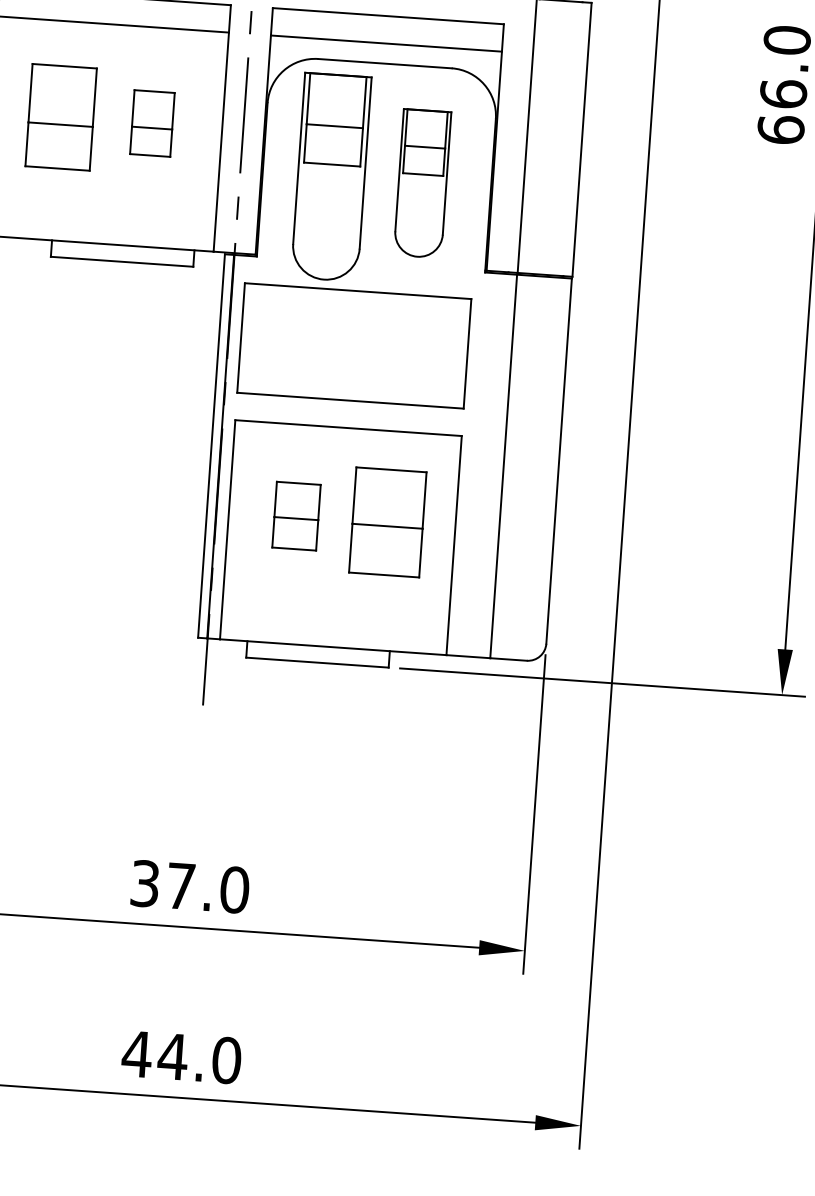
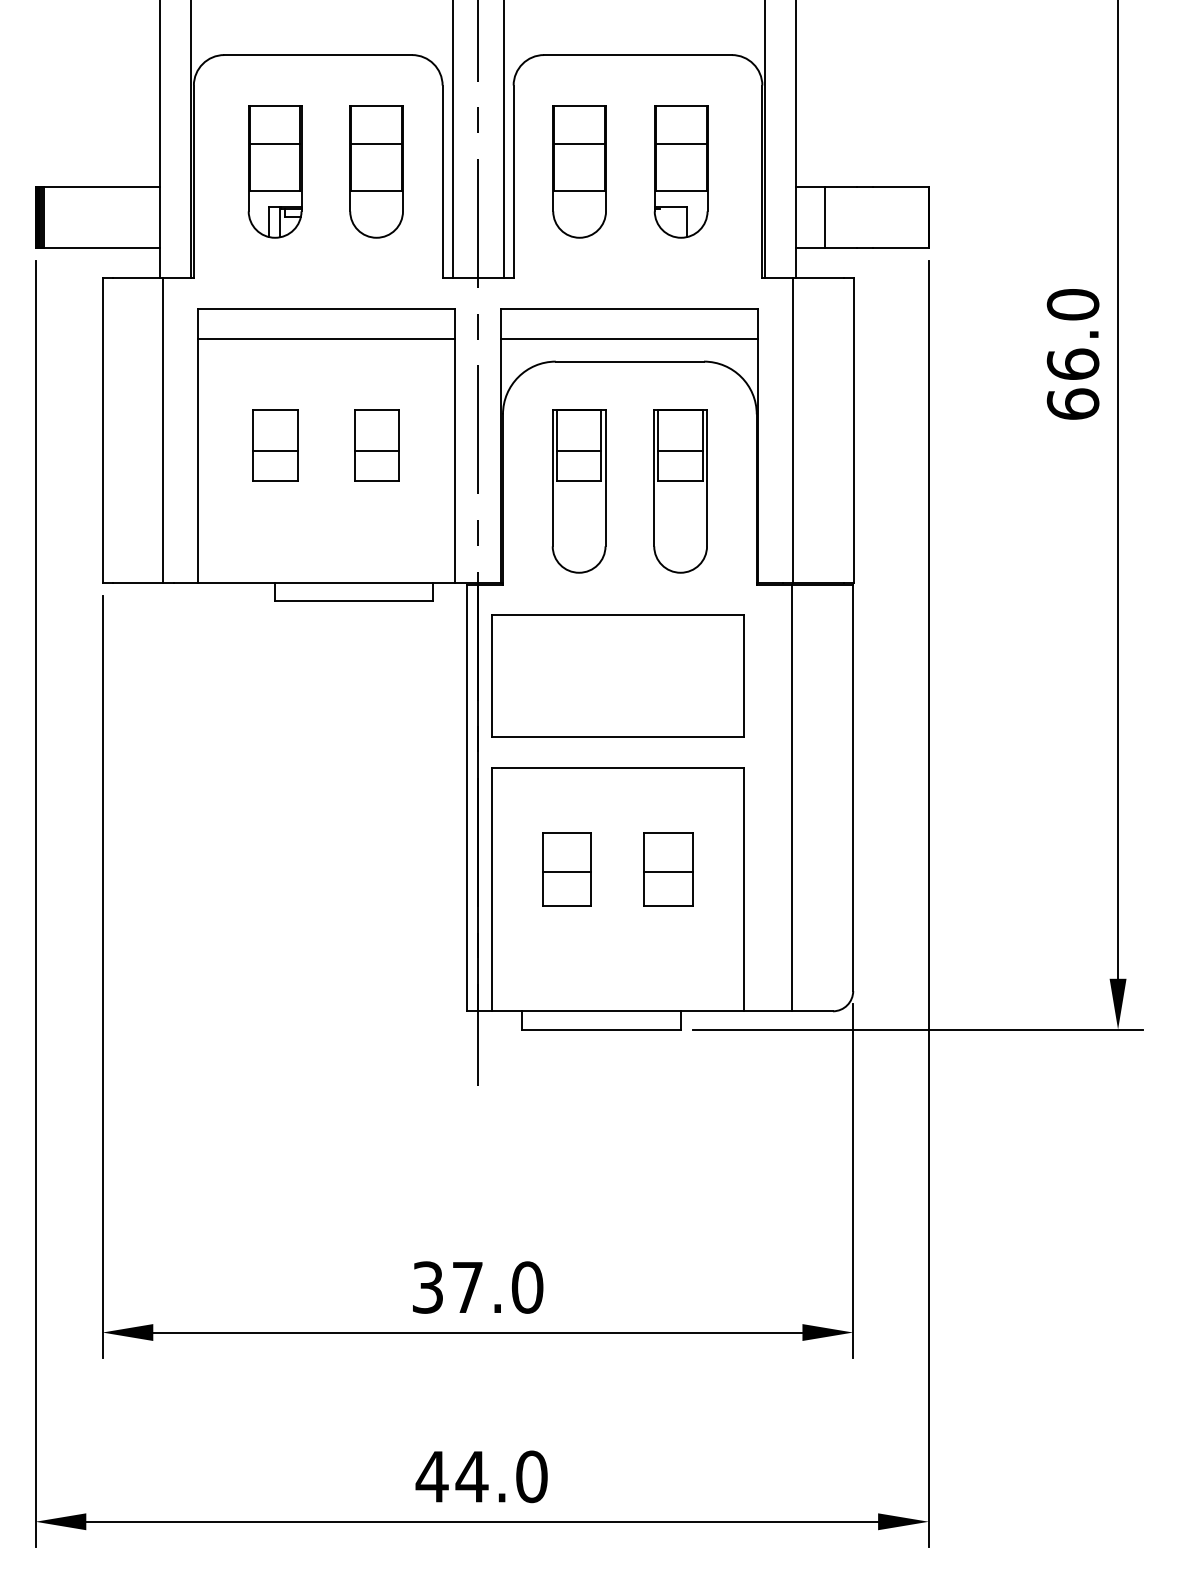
part: (61, 116) -> (275, 445), size x0.62
part: (330, 177) -> (578, 491), size x0.71
part: (387, 522) -> (668, 869), size x0.62

